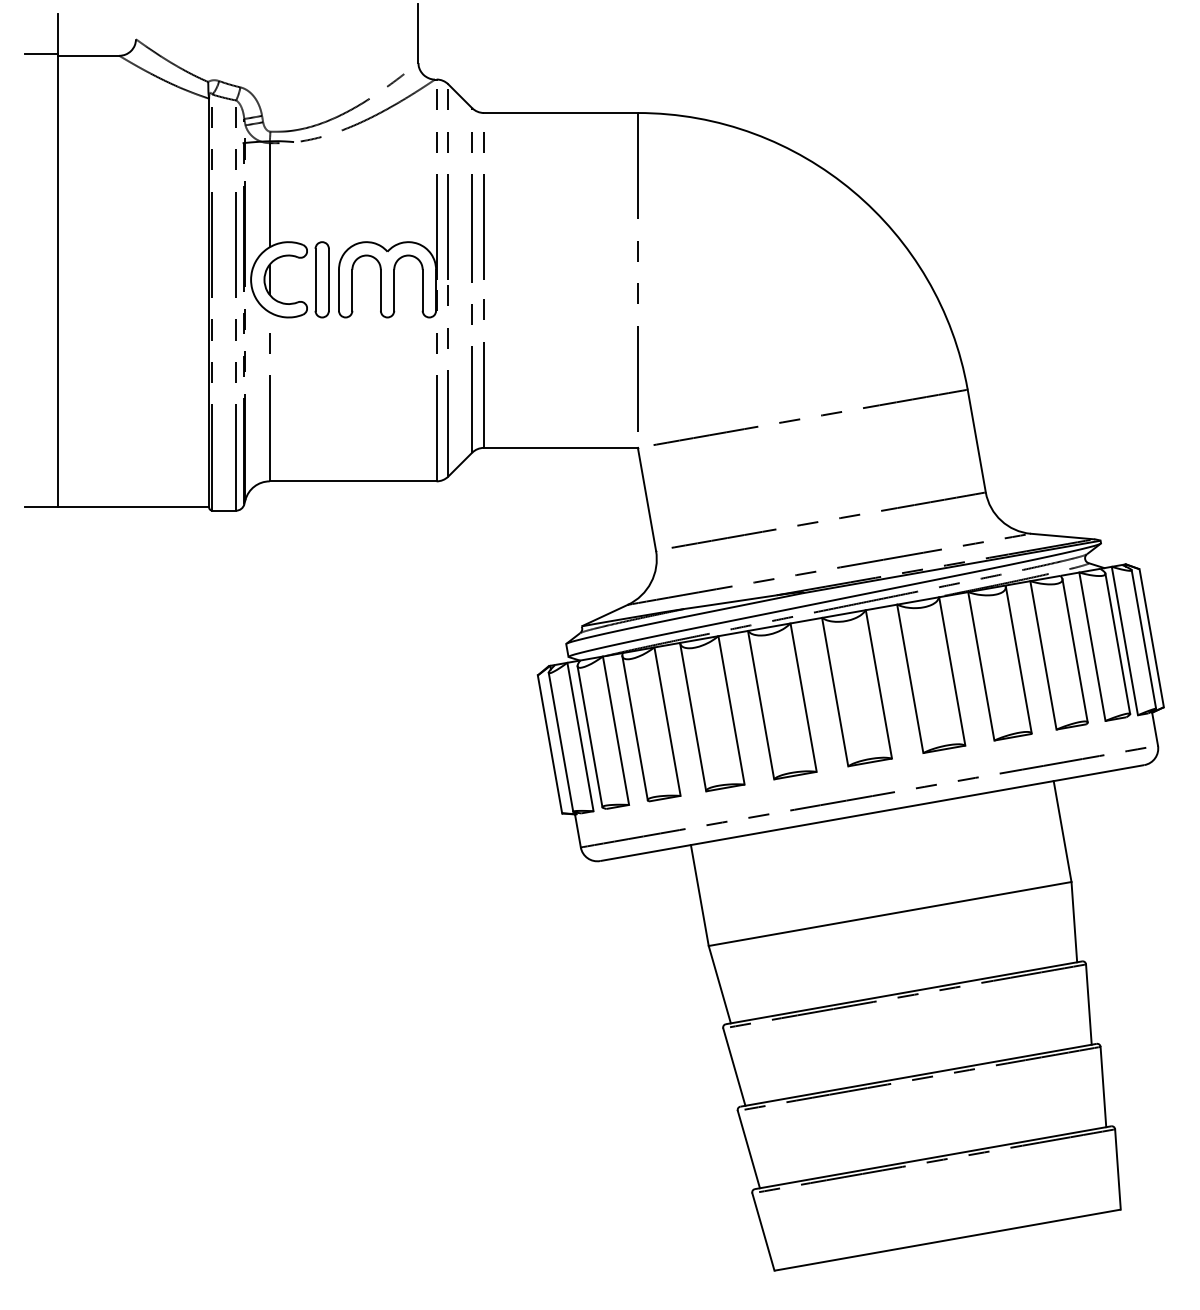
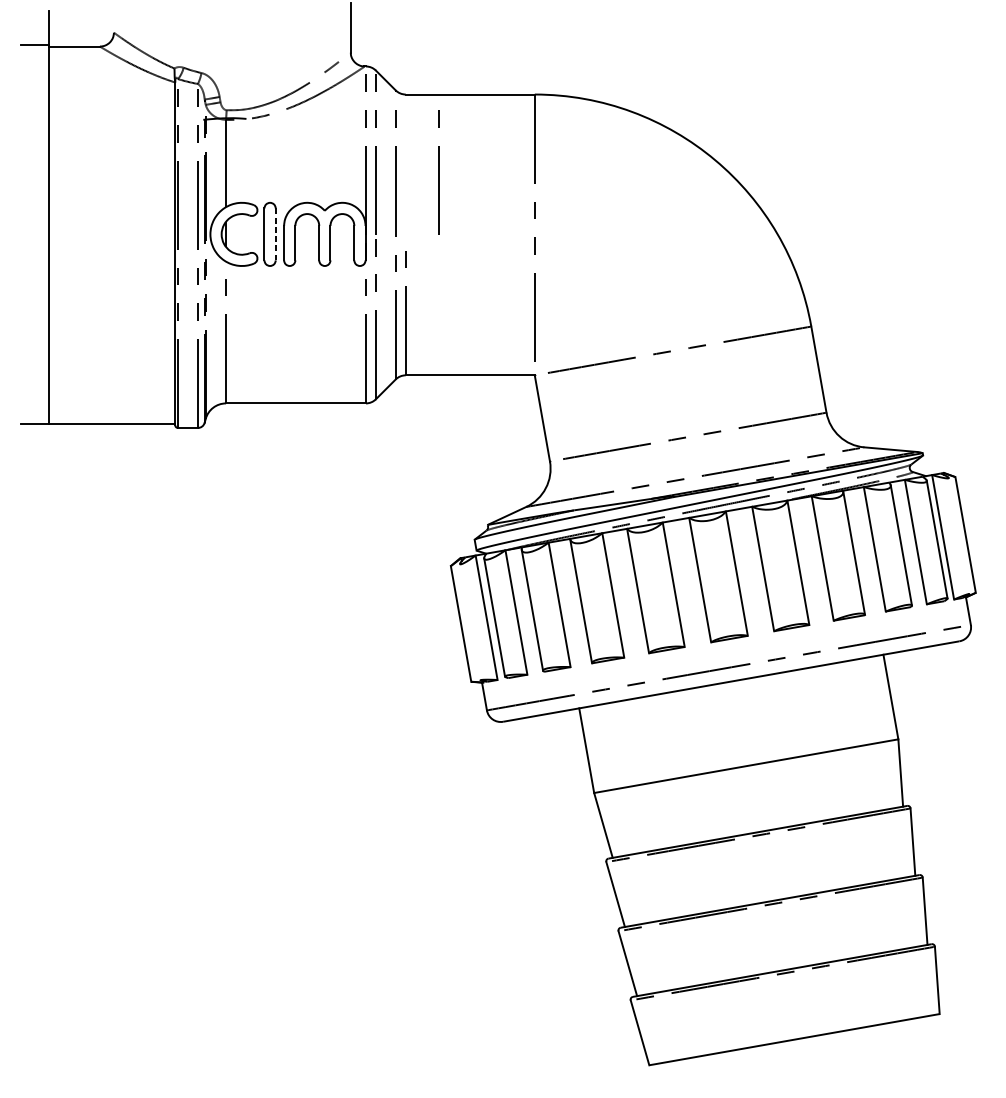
line: (483, 205) -> (438, 172), moved
line: (328, 279) -> (275, 234), solid -> dashed
line: (1143, 639) -> (958, 536), removed
line: (560, 741) -> (469, 621), removed

